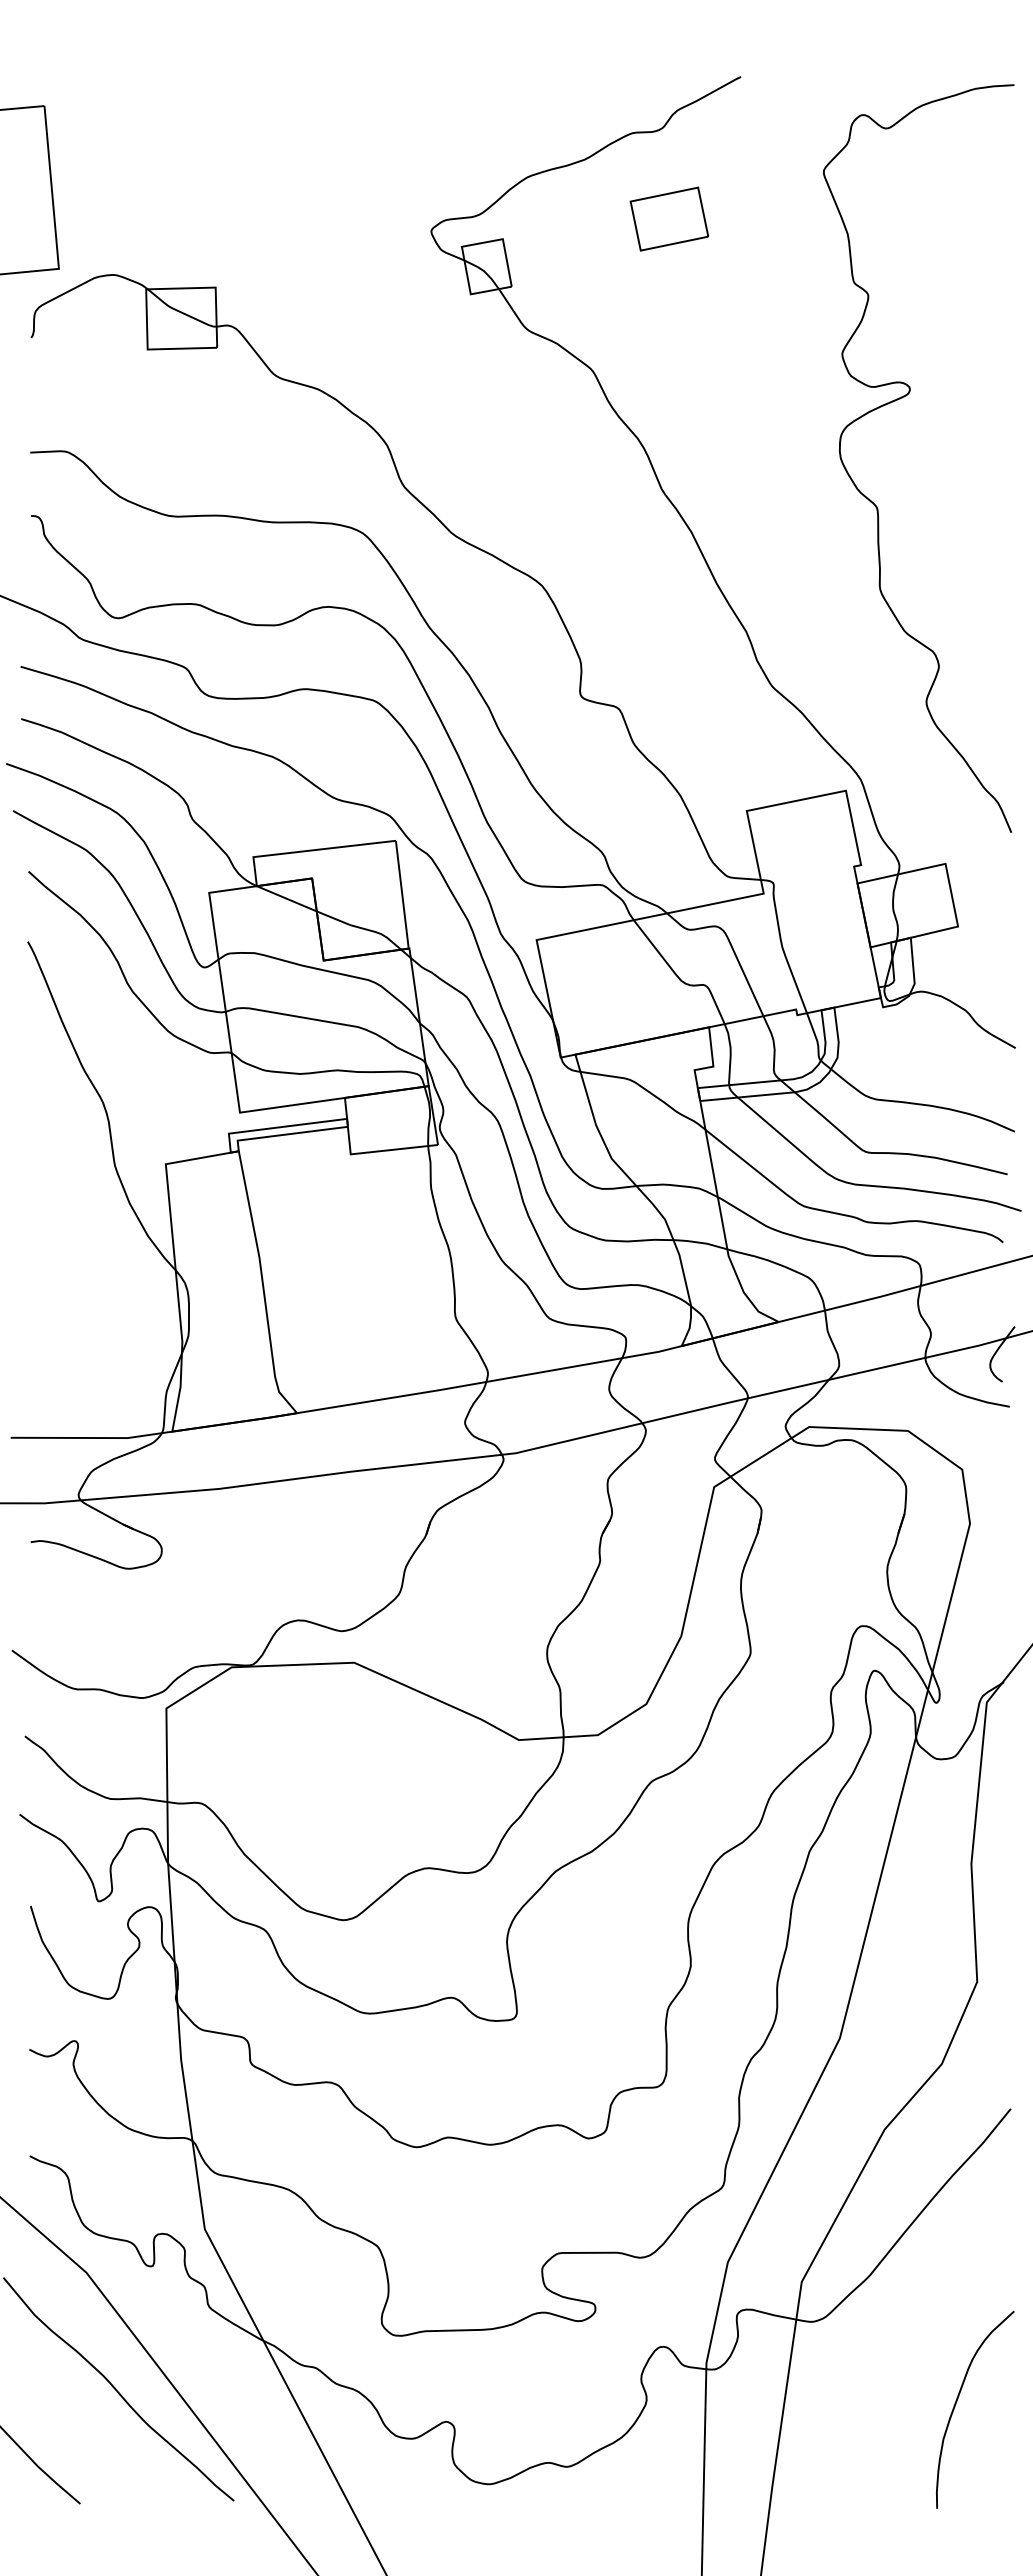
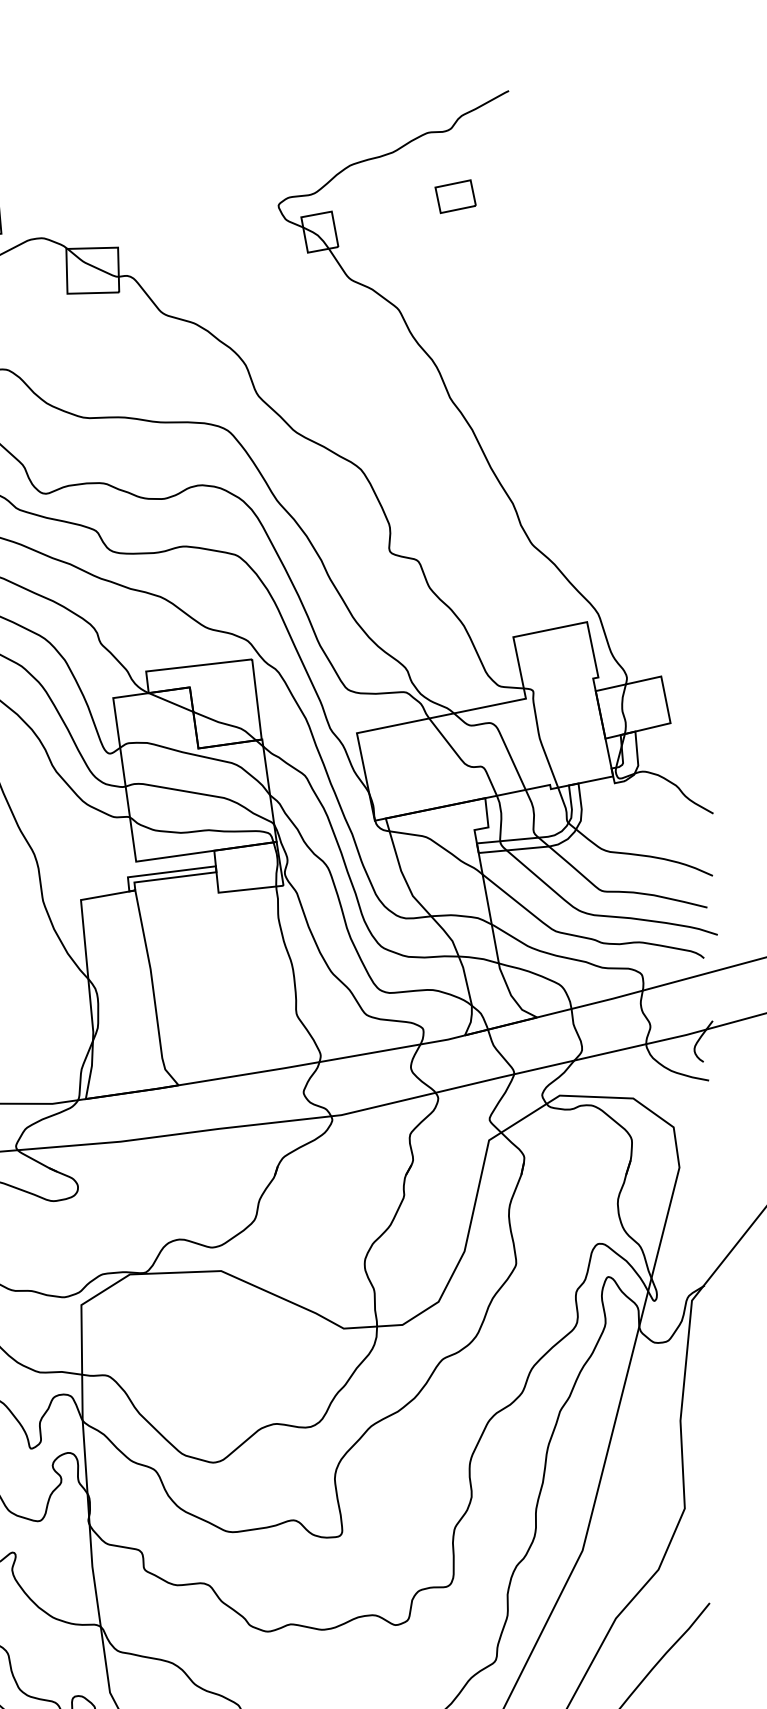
part: (668, 218) -> (455, 196), size x0.7
curve: (893, 402) -> (622, 333), removed

